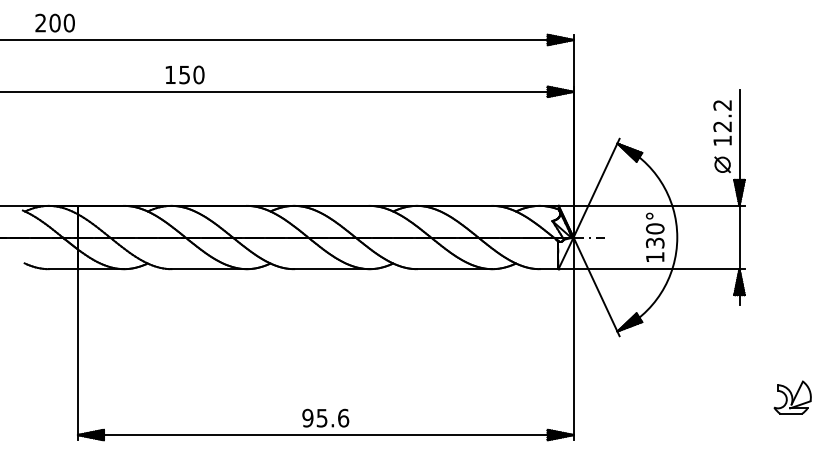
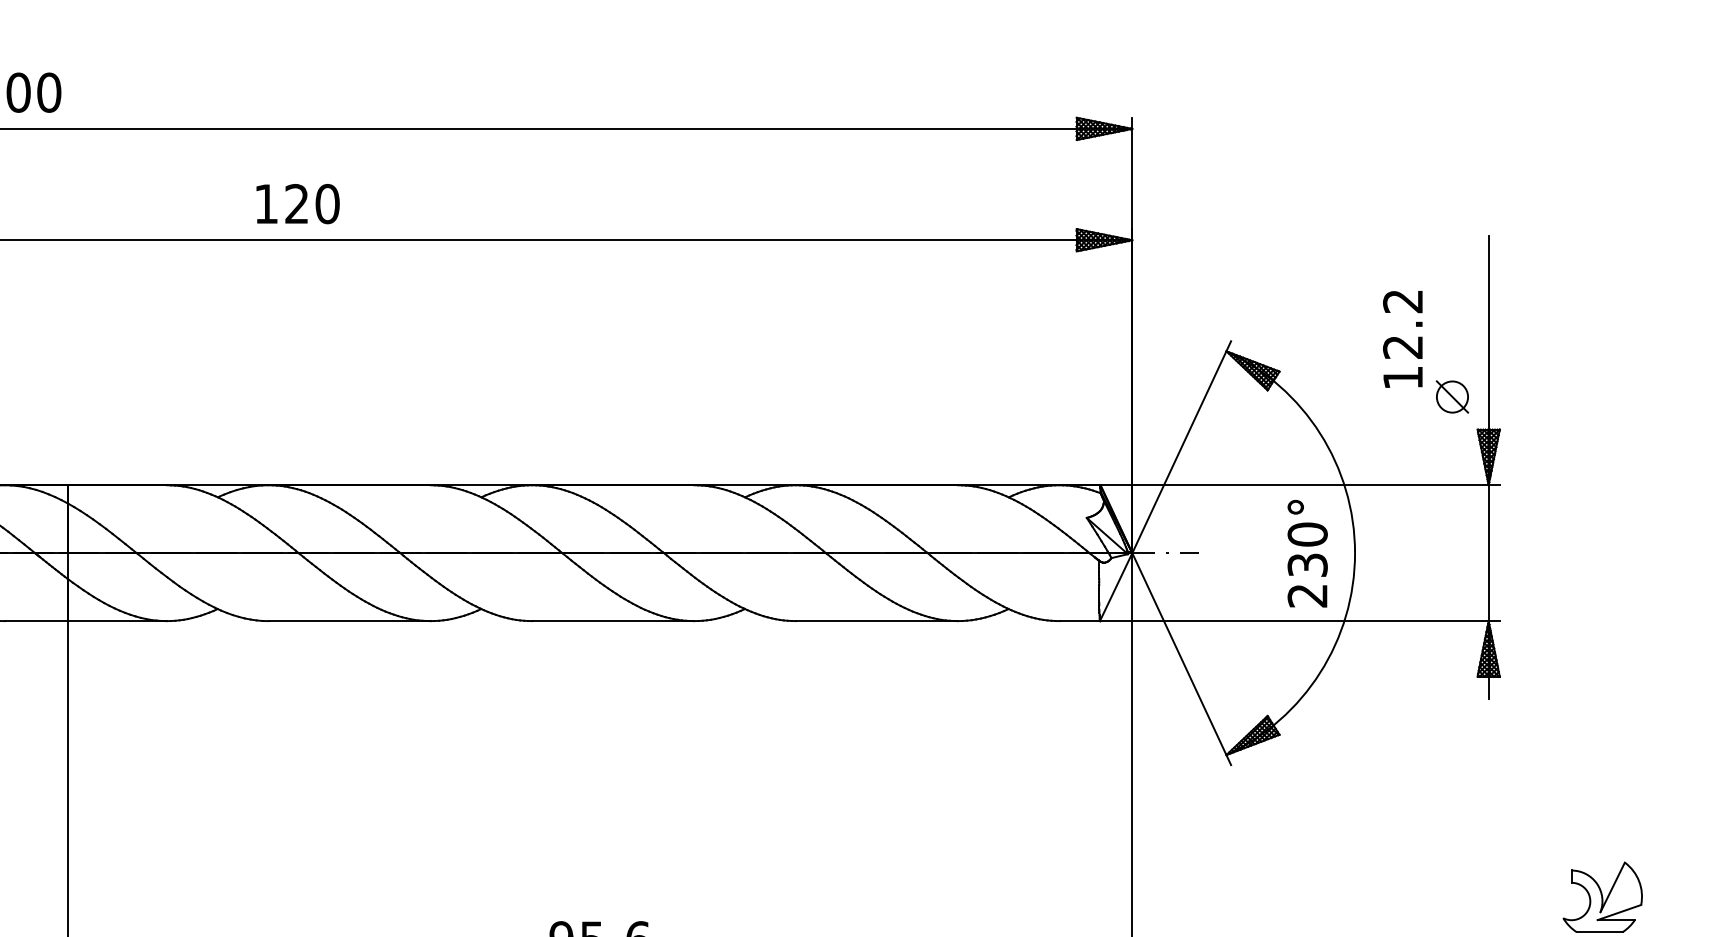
text: (184, 74) -> (296, 203), 150 -> 120
text: (722, 122) -> (1402, 338), moved
text: (654, 257) -> (1306, 596), 130° -> 230°

